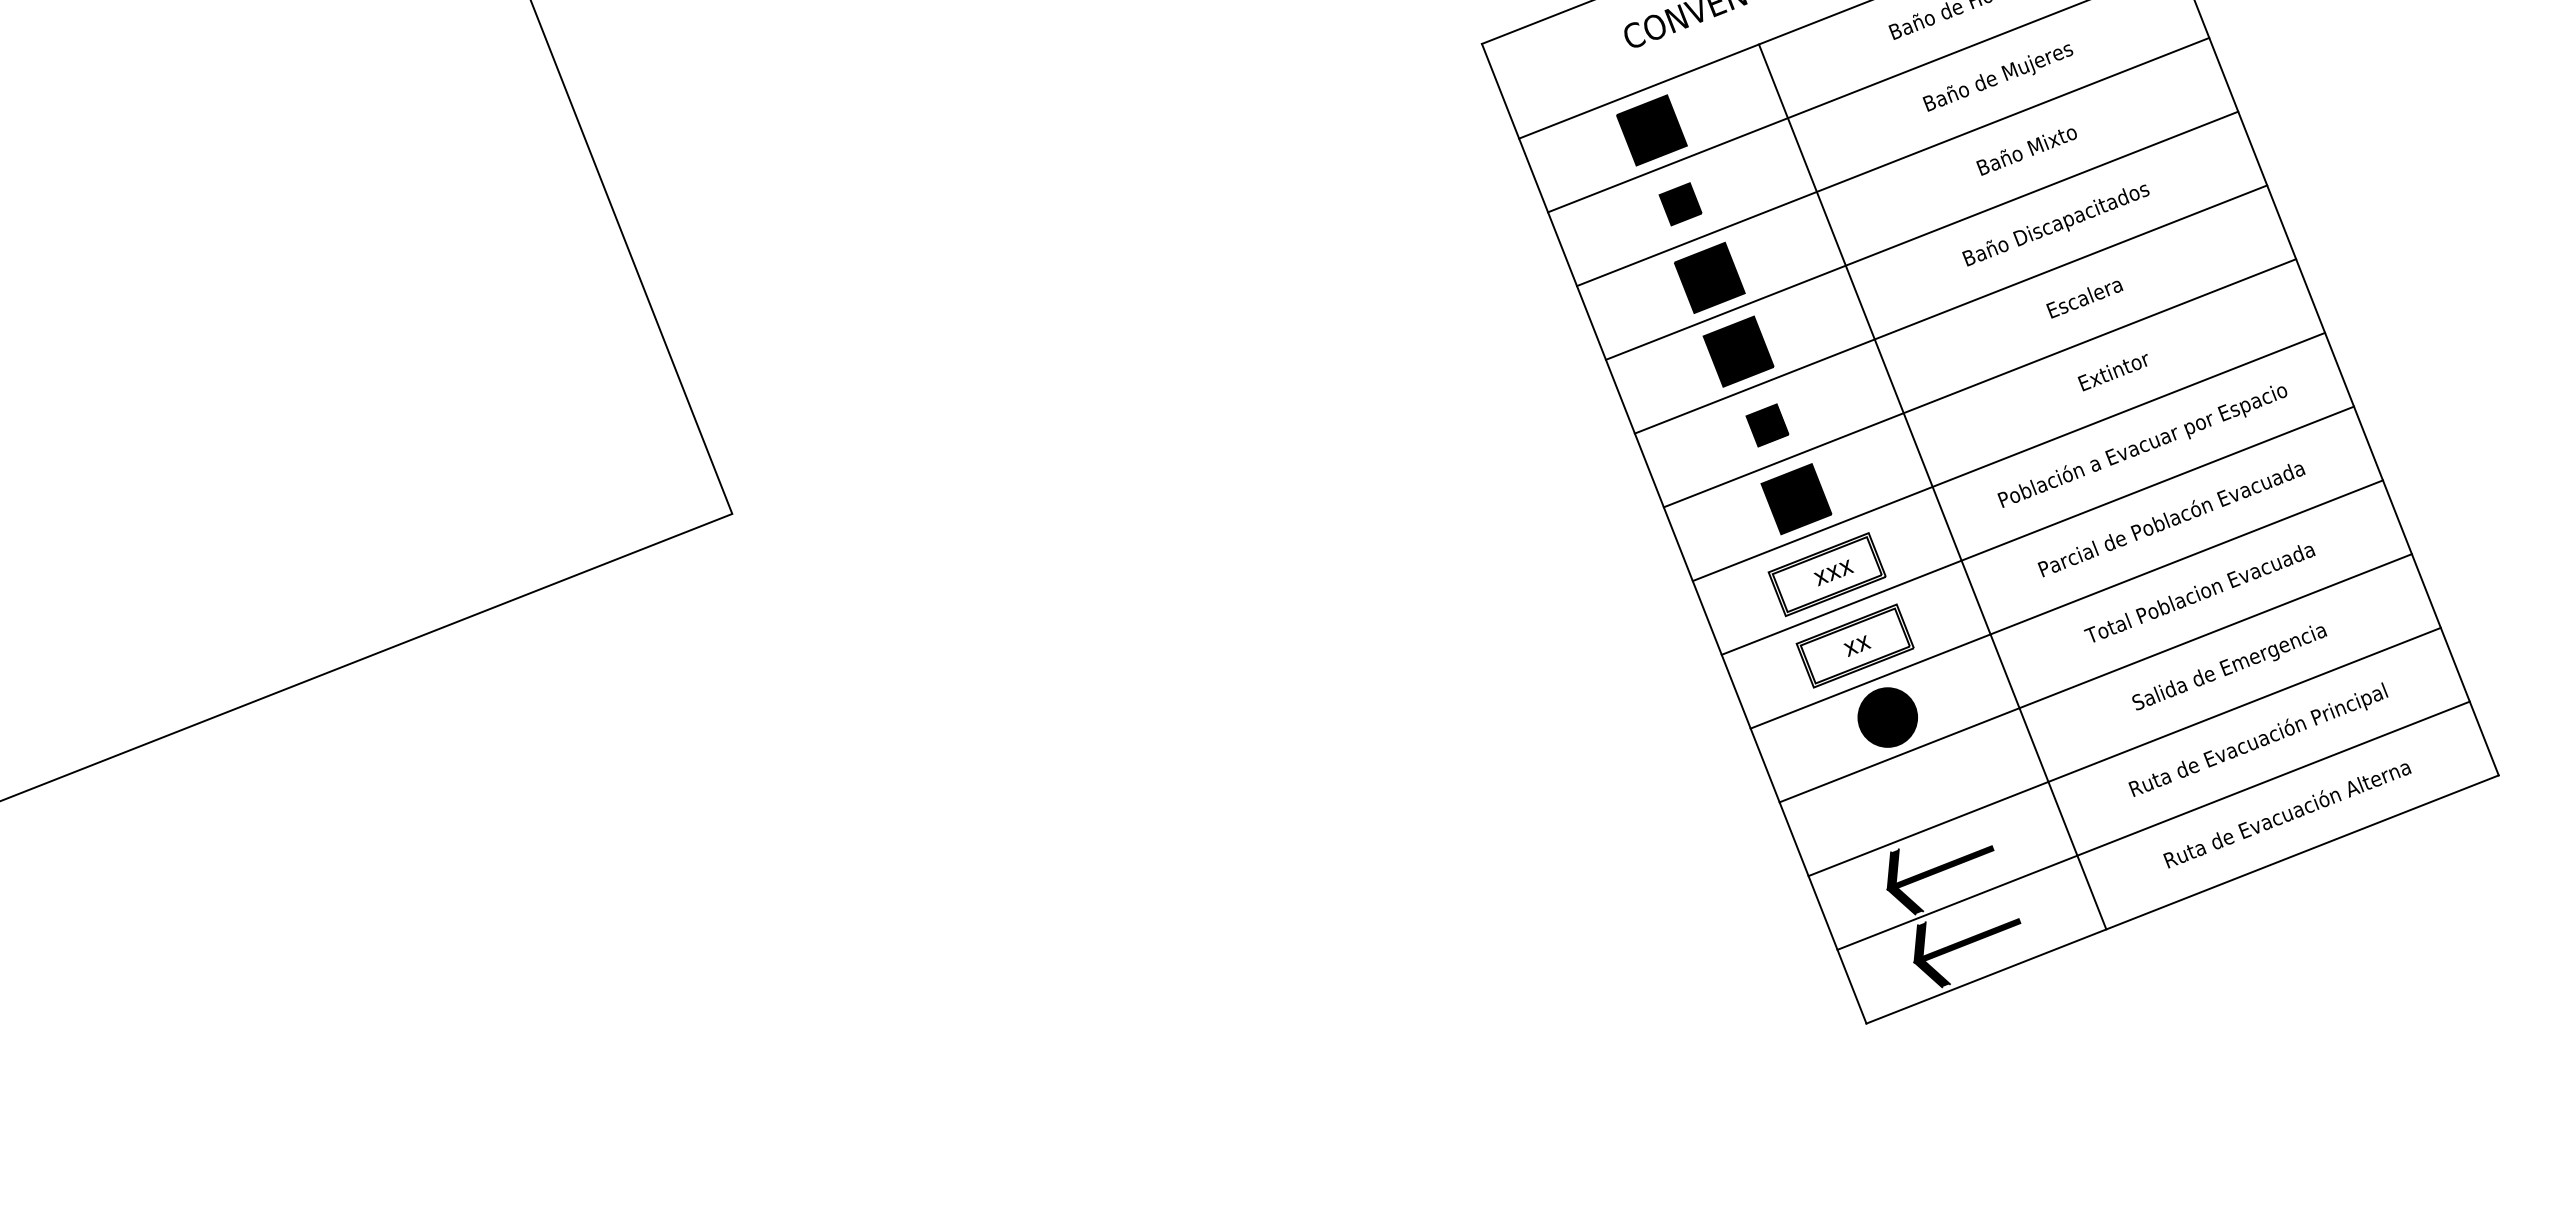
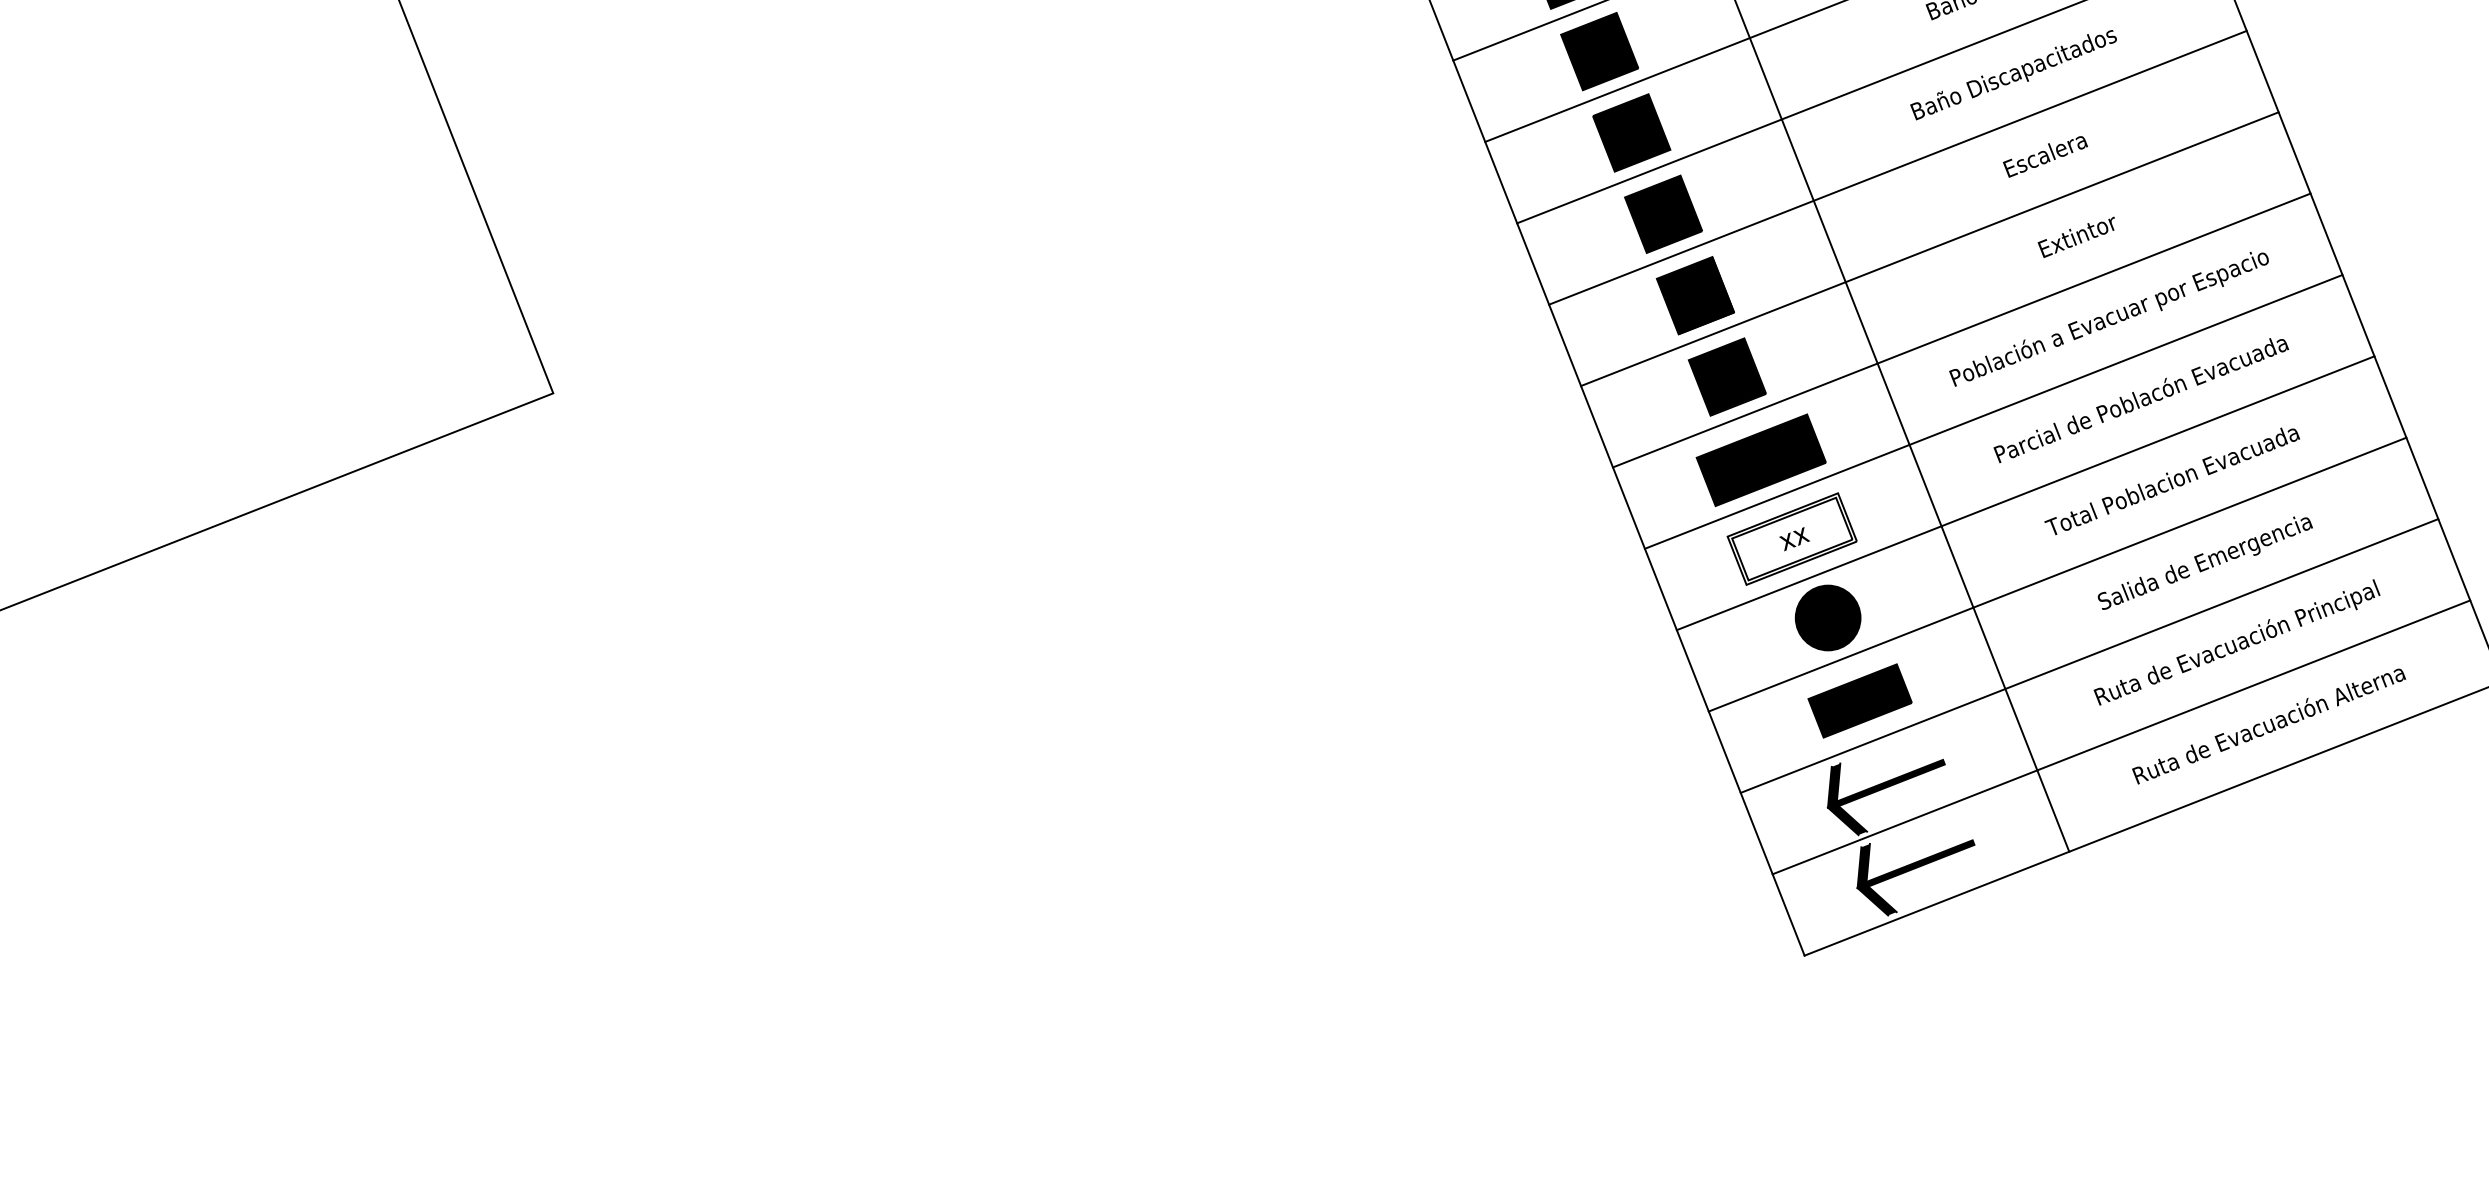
part: (1680, 204) -> (1599, 51), size x1.67
part: (1767, 425) -> (1695, 295), size x1.67
fill: (1826, 574) -> (1760, 460), added
part: (1916, 792) -> (1859, 700), added

